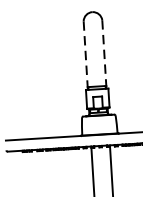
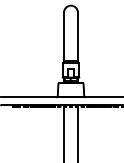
line: (103, 54) -> (77, 37), dashed -> solid
line: (86, 55) -> (64, 37), dashed -> solid

